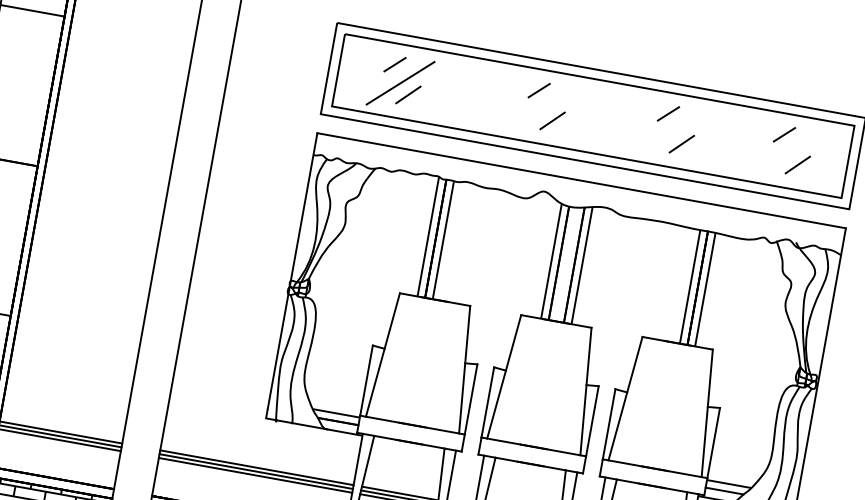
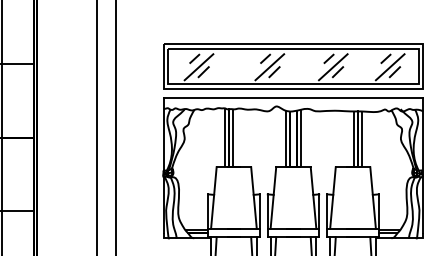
line: (544, 109) -> (269, 67), added
line: (672, 132) -> (332, 67), added
line: (788, 153) -> (389, 67), added

